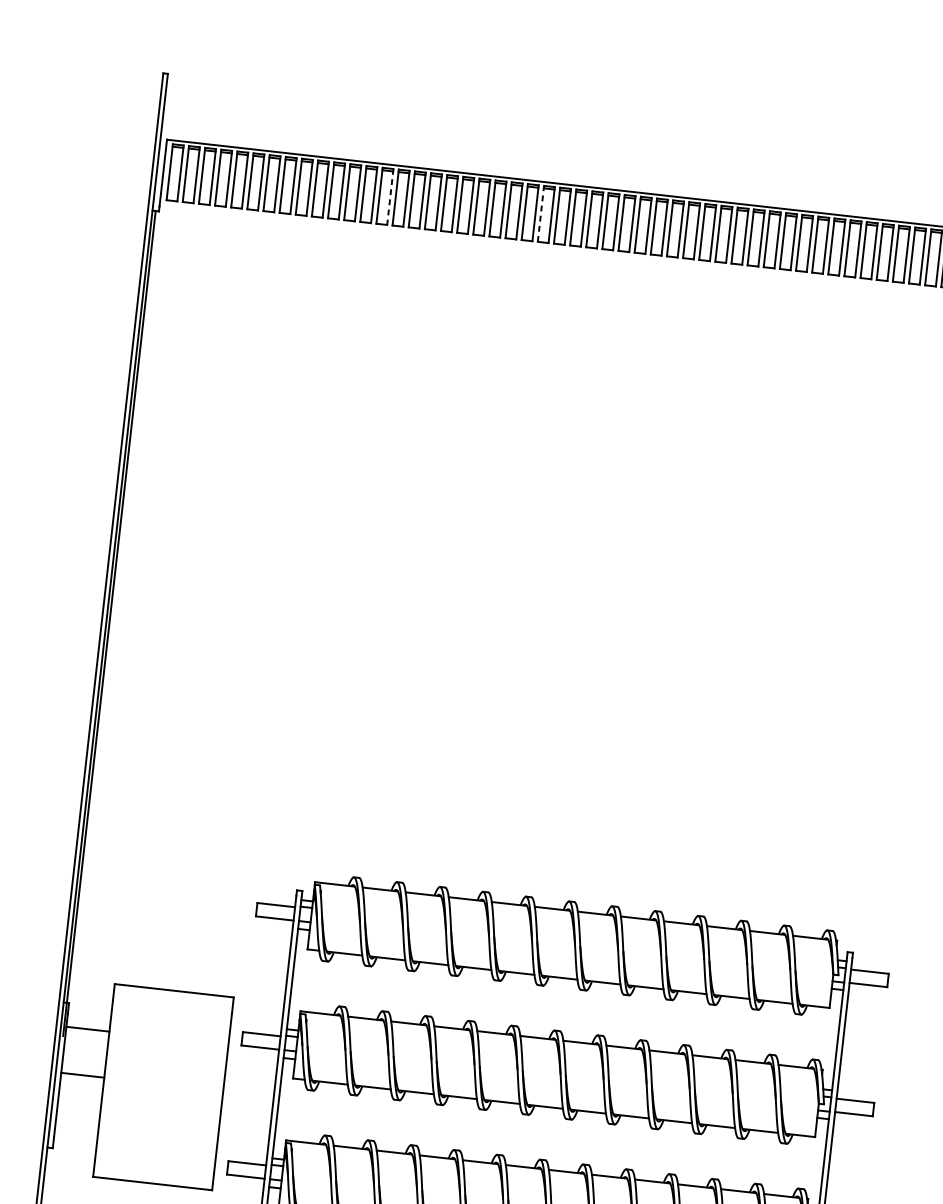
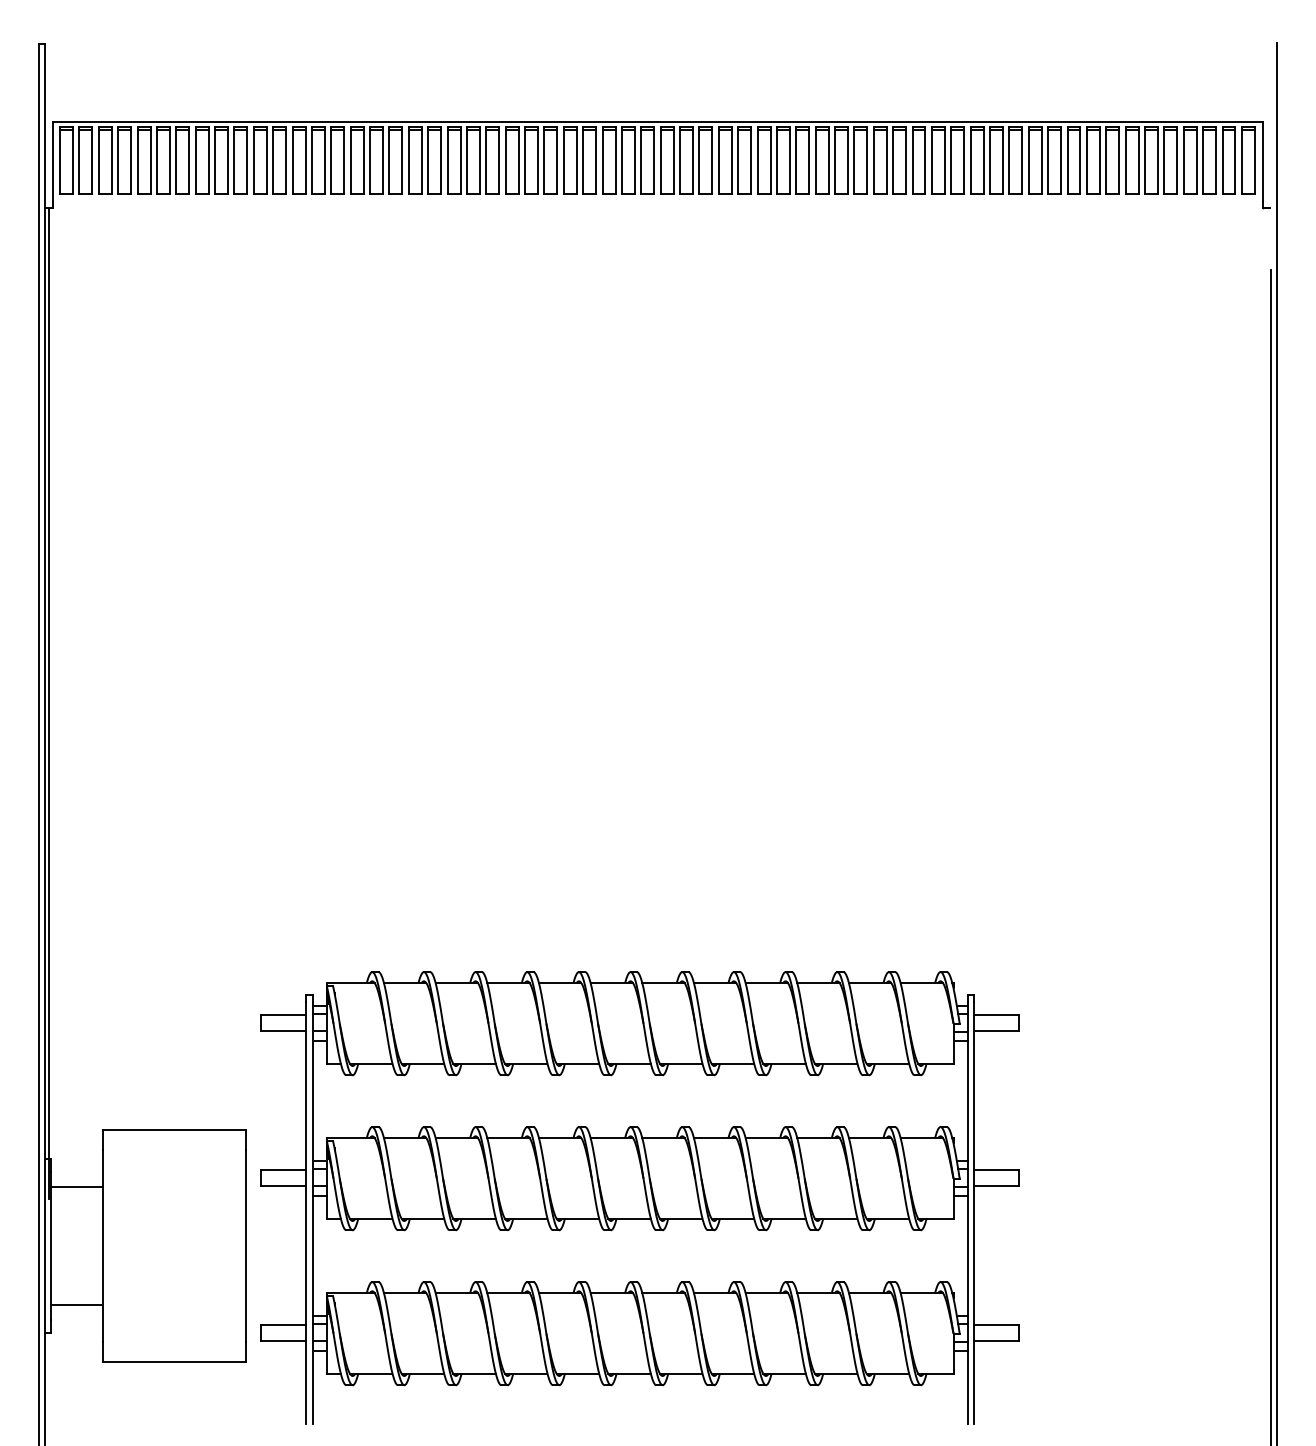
line: (390, 196) -> (324, 160), dashed -> solid
line: (540, 213) -> (505, 160), dashed -> solid
line: (82, 1075) -> (76, 1304), moved

